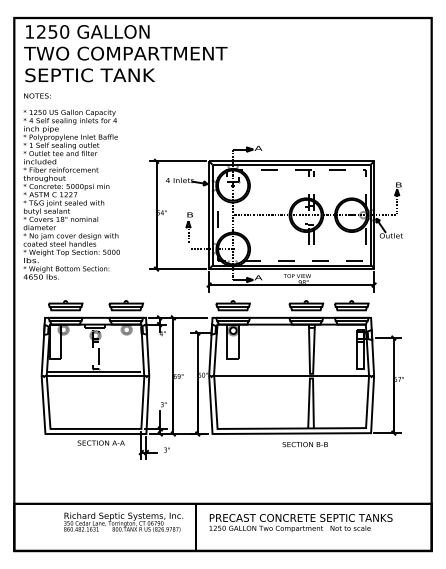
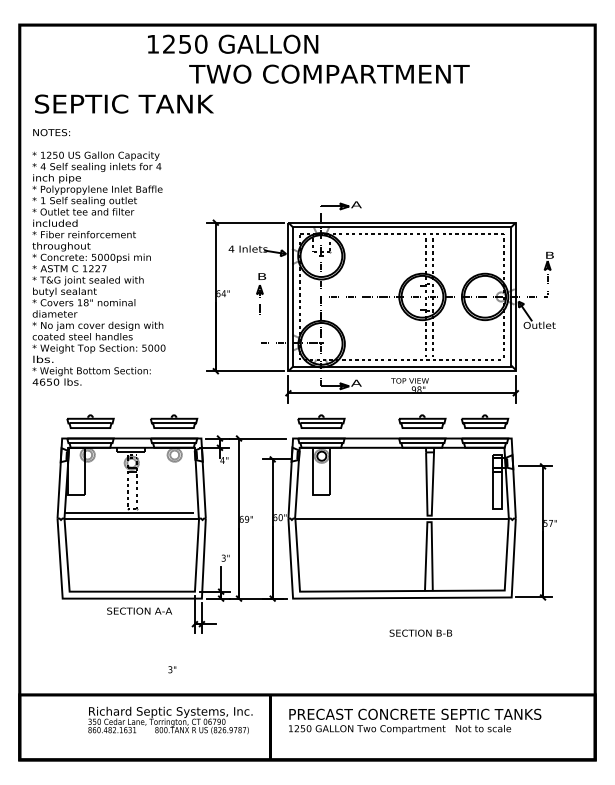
text: (88, 31) -> (233, 43), moved
text: (125, 53) -> (329, 73), moved
part: (189, 227) -> (261, 293), moved
text: (304, 444) -> (420, 632), moved
text: (167, 449) -> (172, 669), moved

